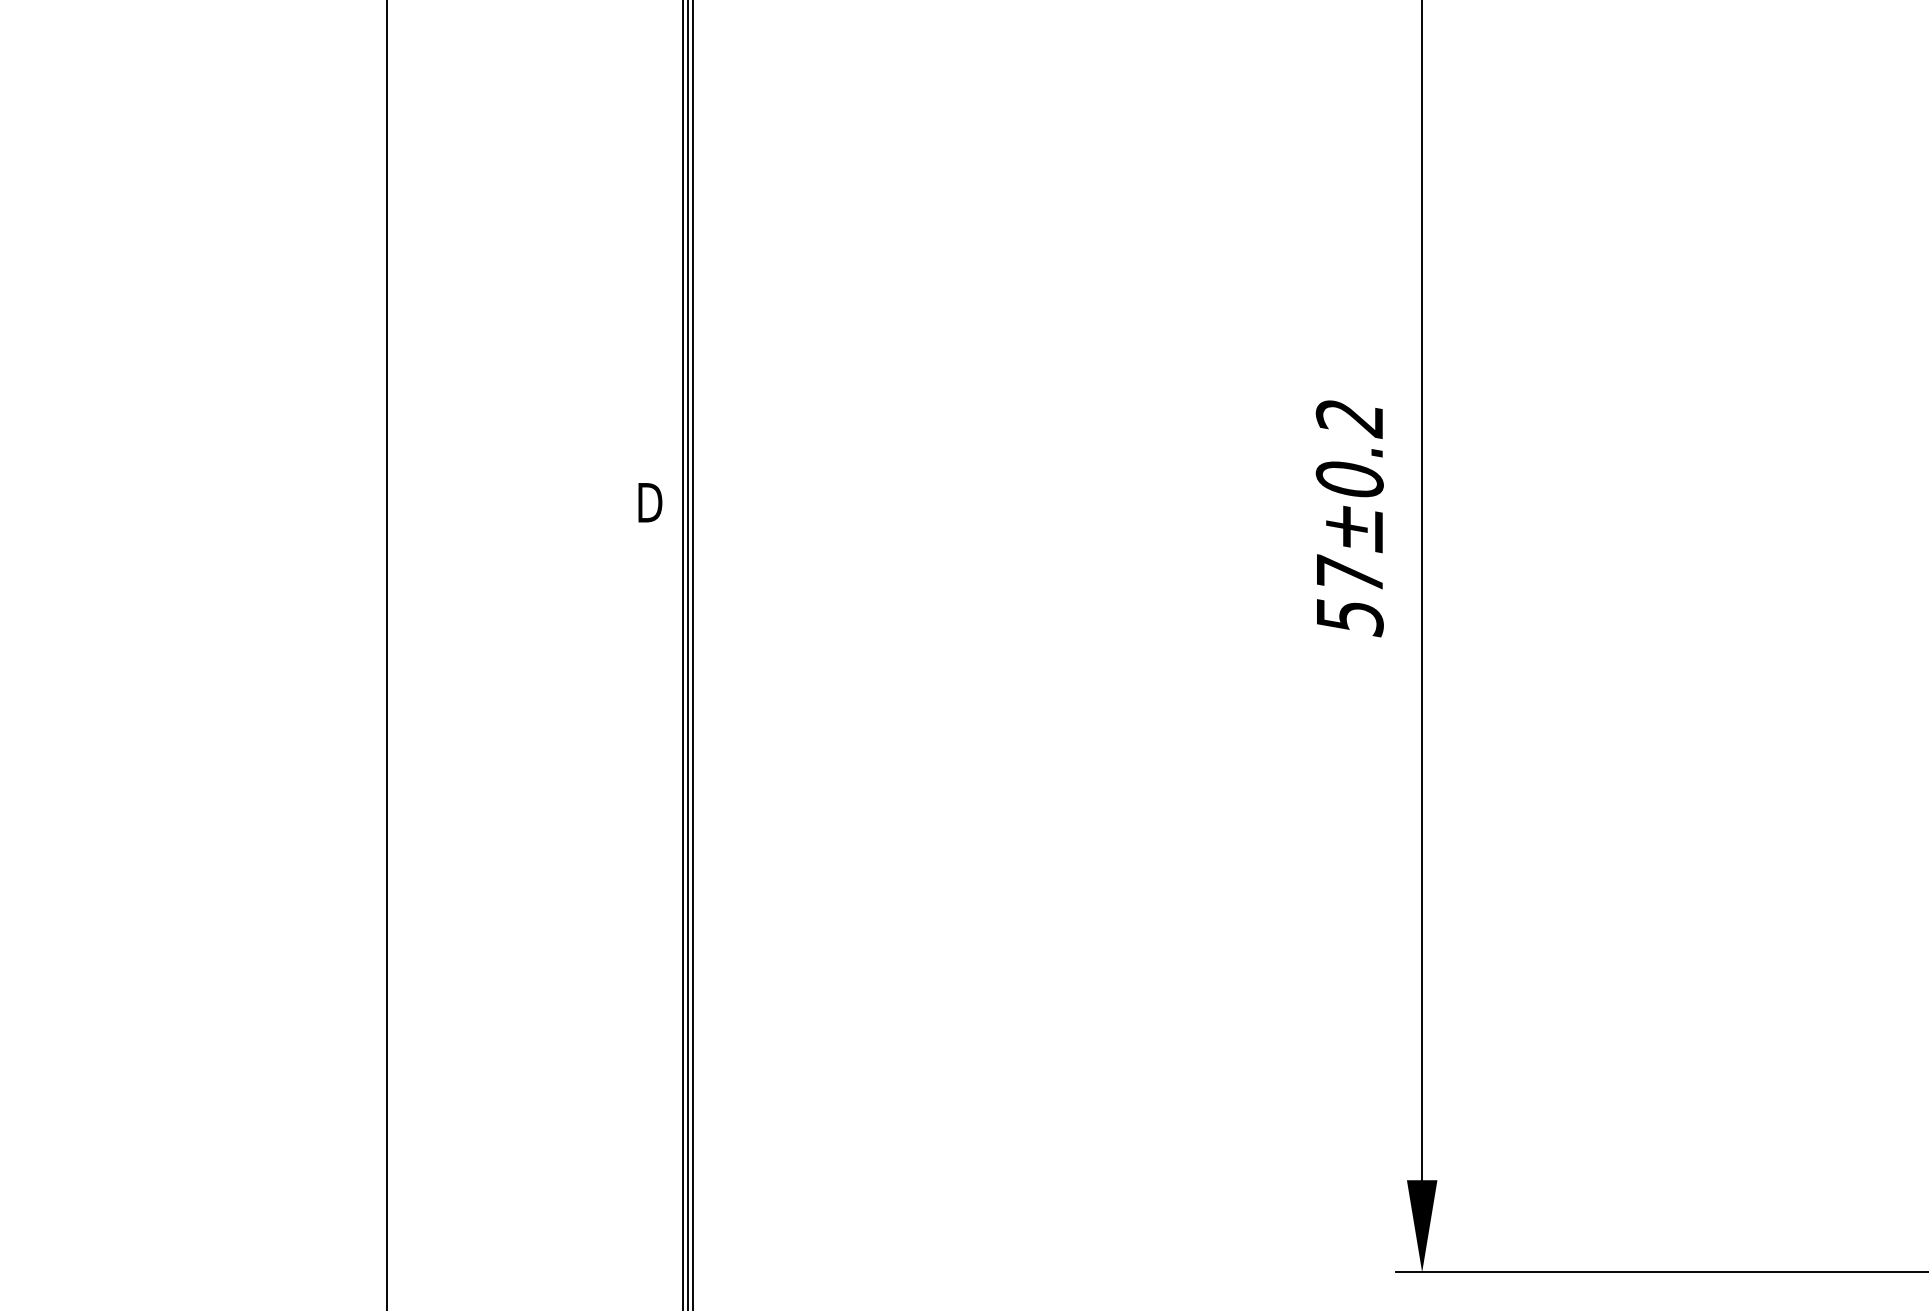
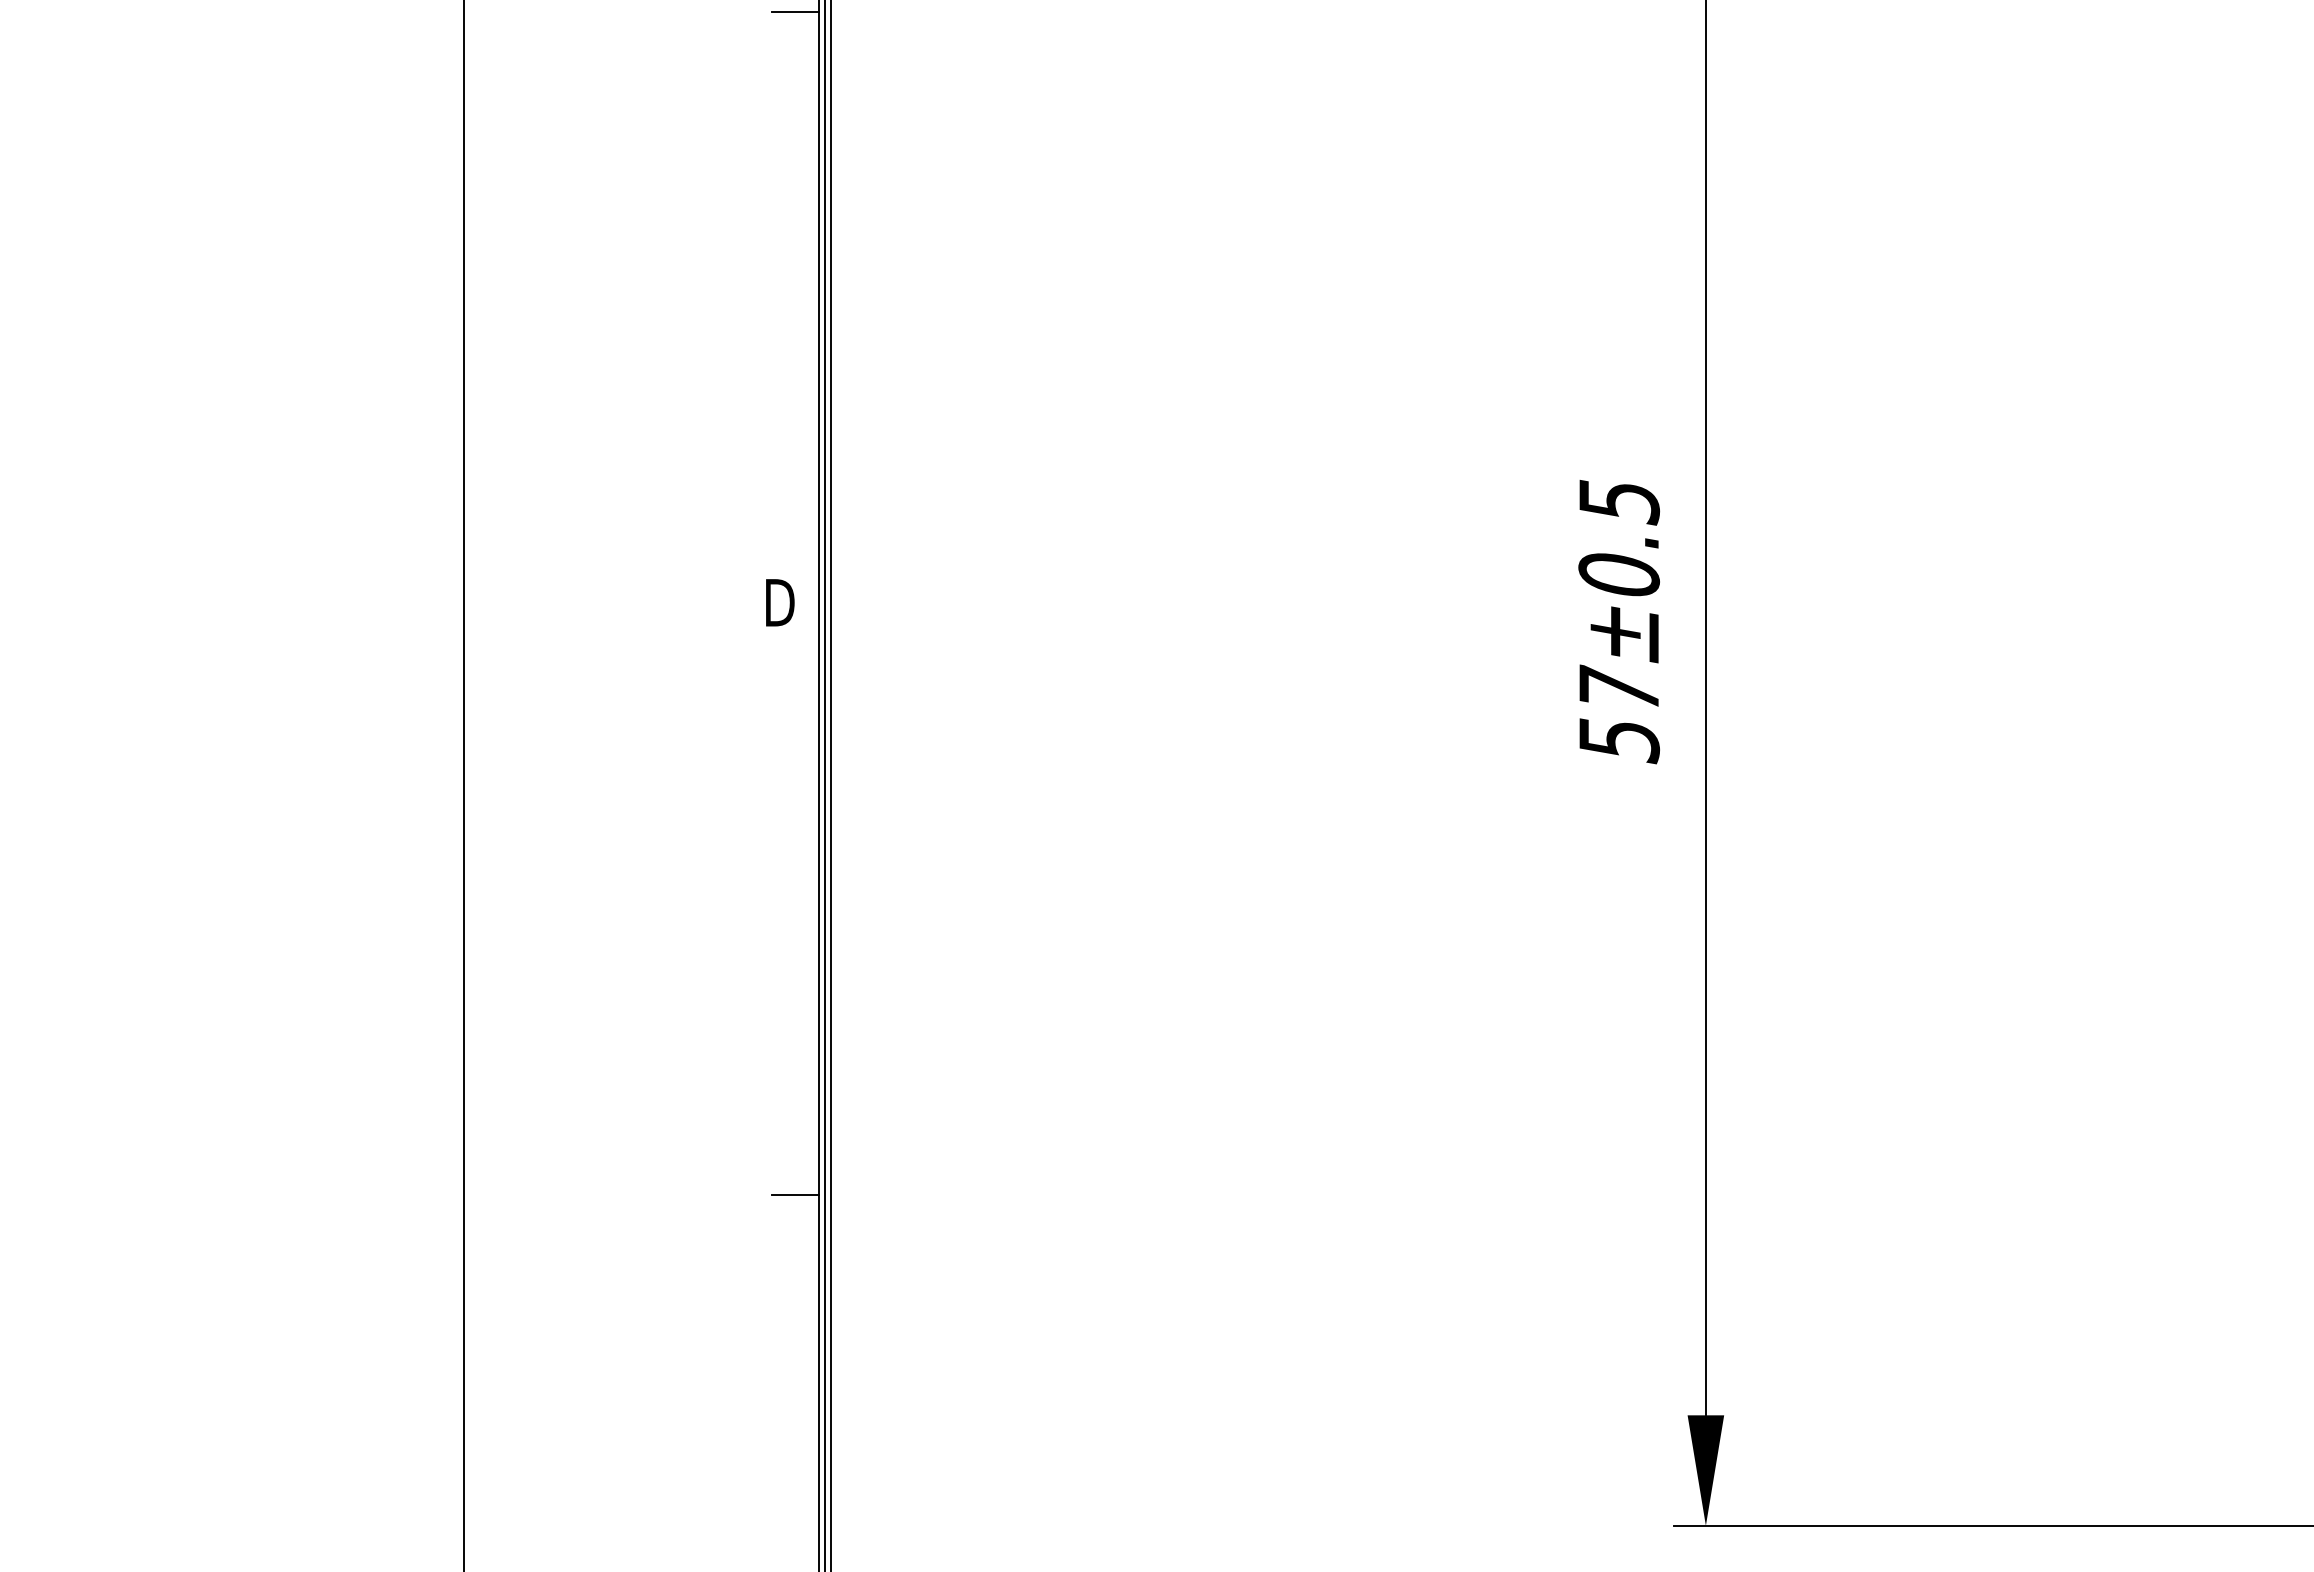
line: (663, 10) -> (795, 12), added
text: (1350, 419) -> (1619, 502), 57±0.2 -> 57±0.5
line: (663, 996) -> (795, 1195), added

